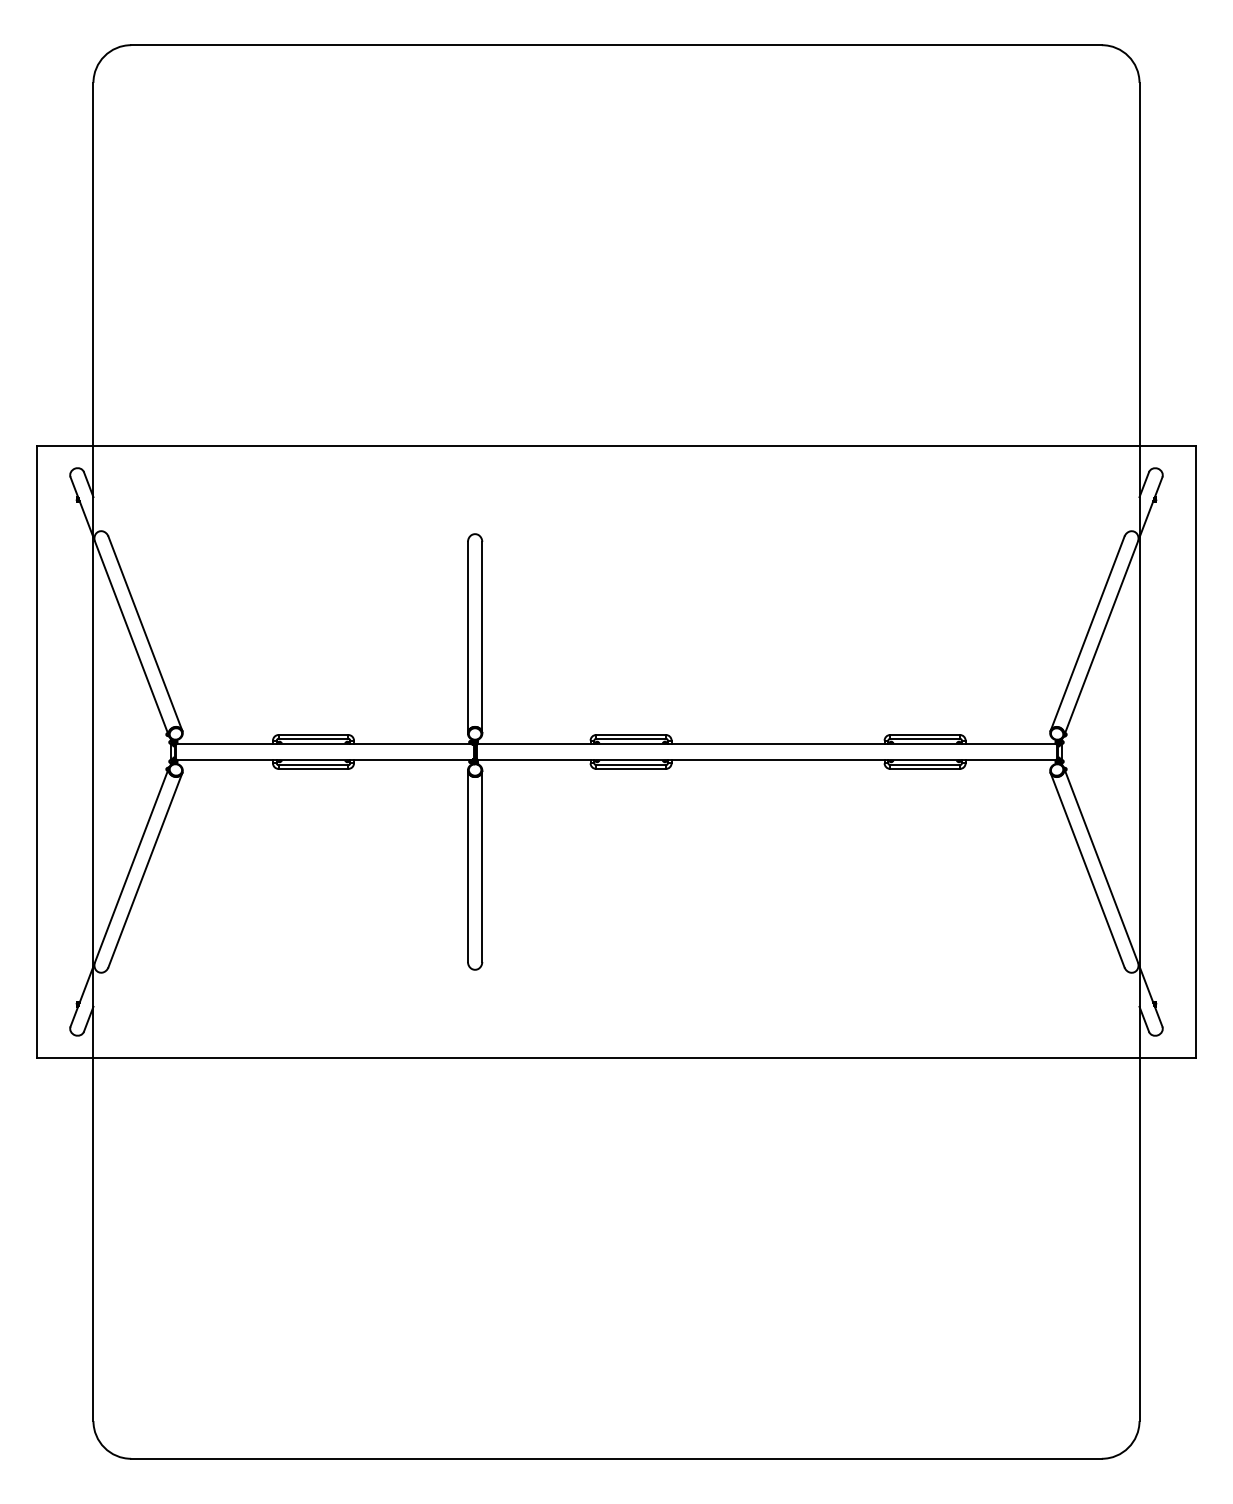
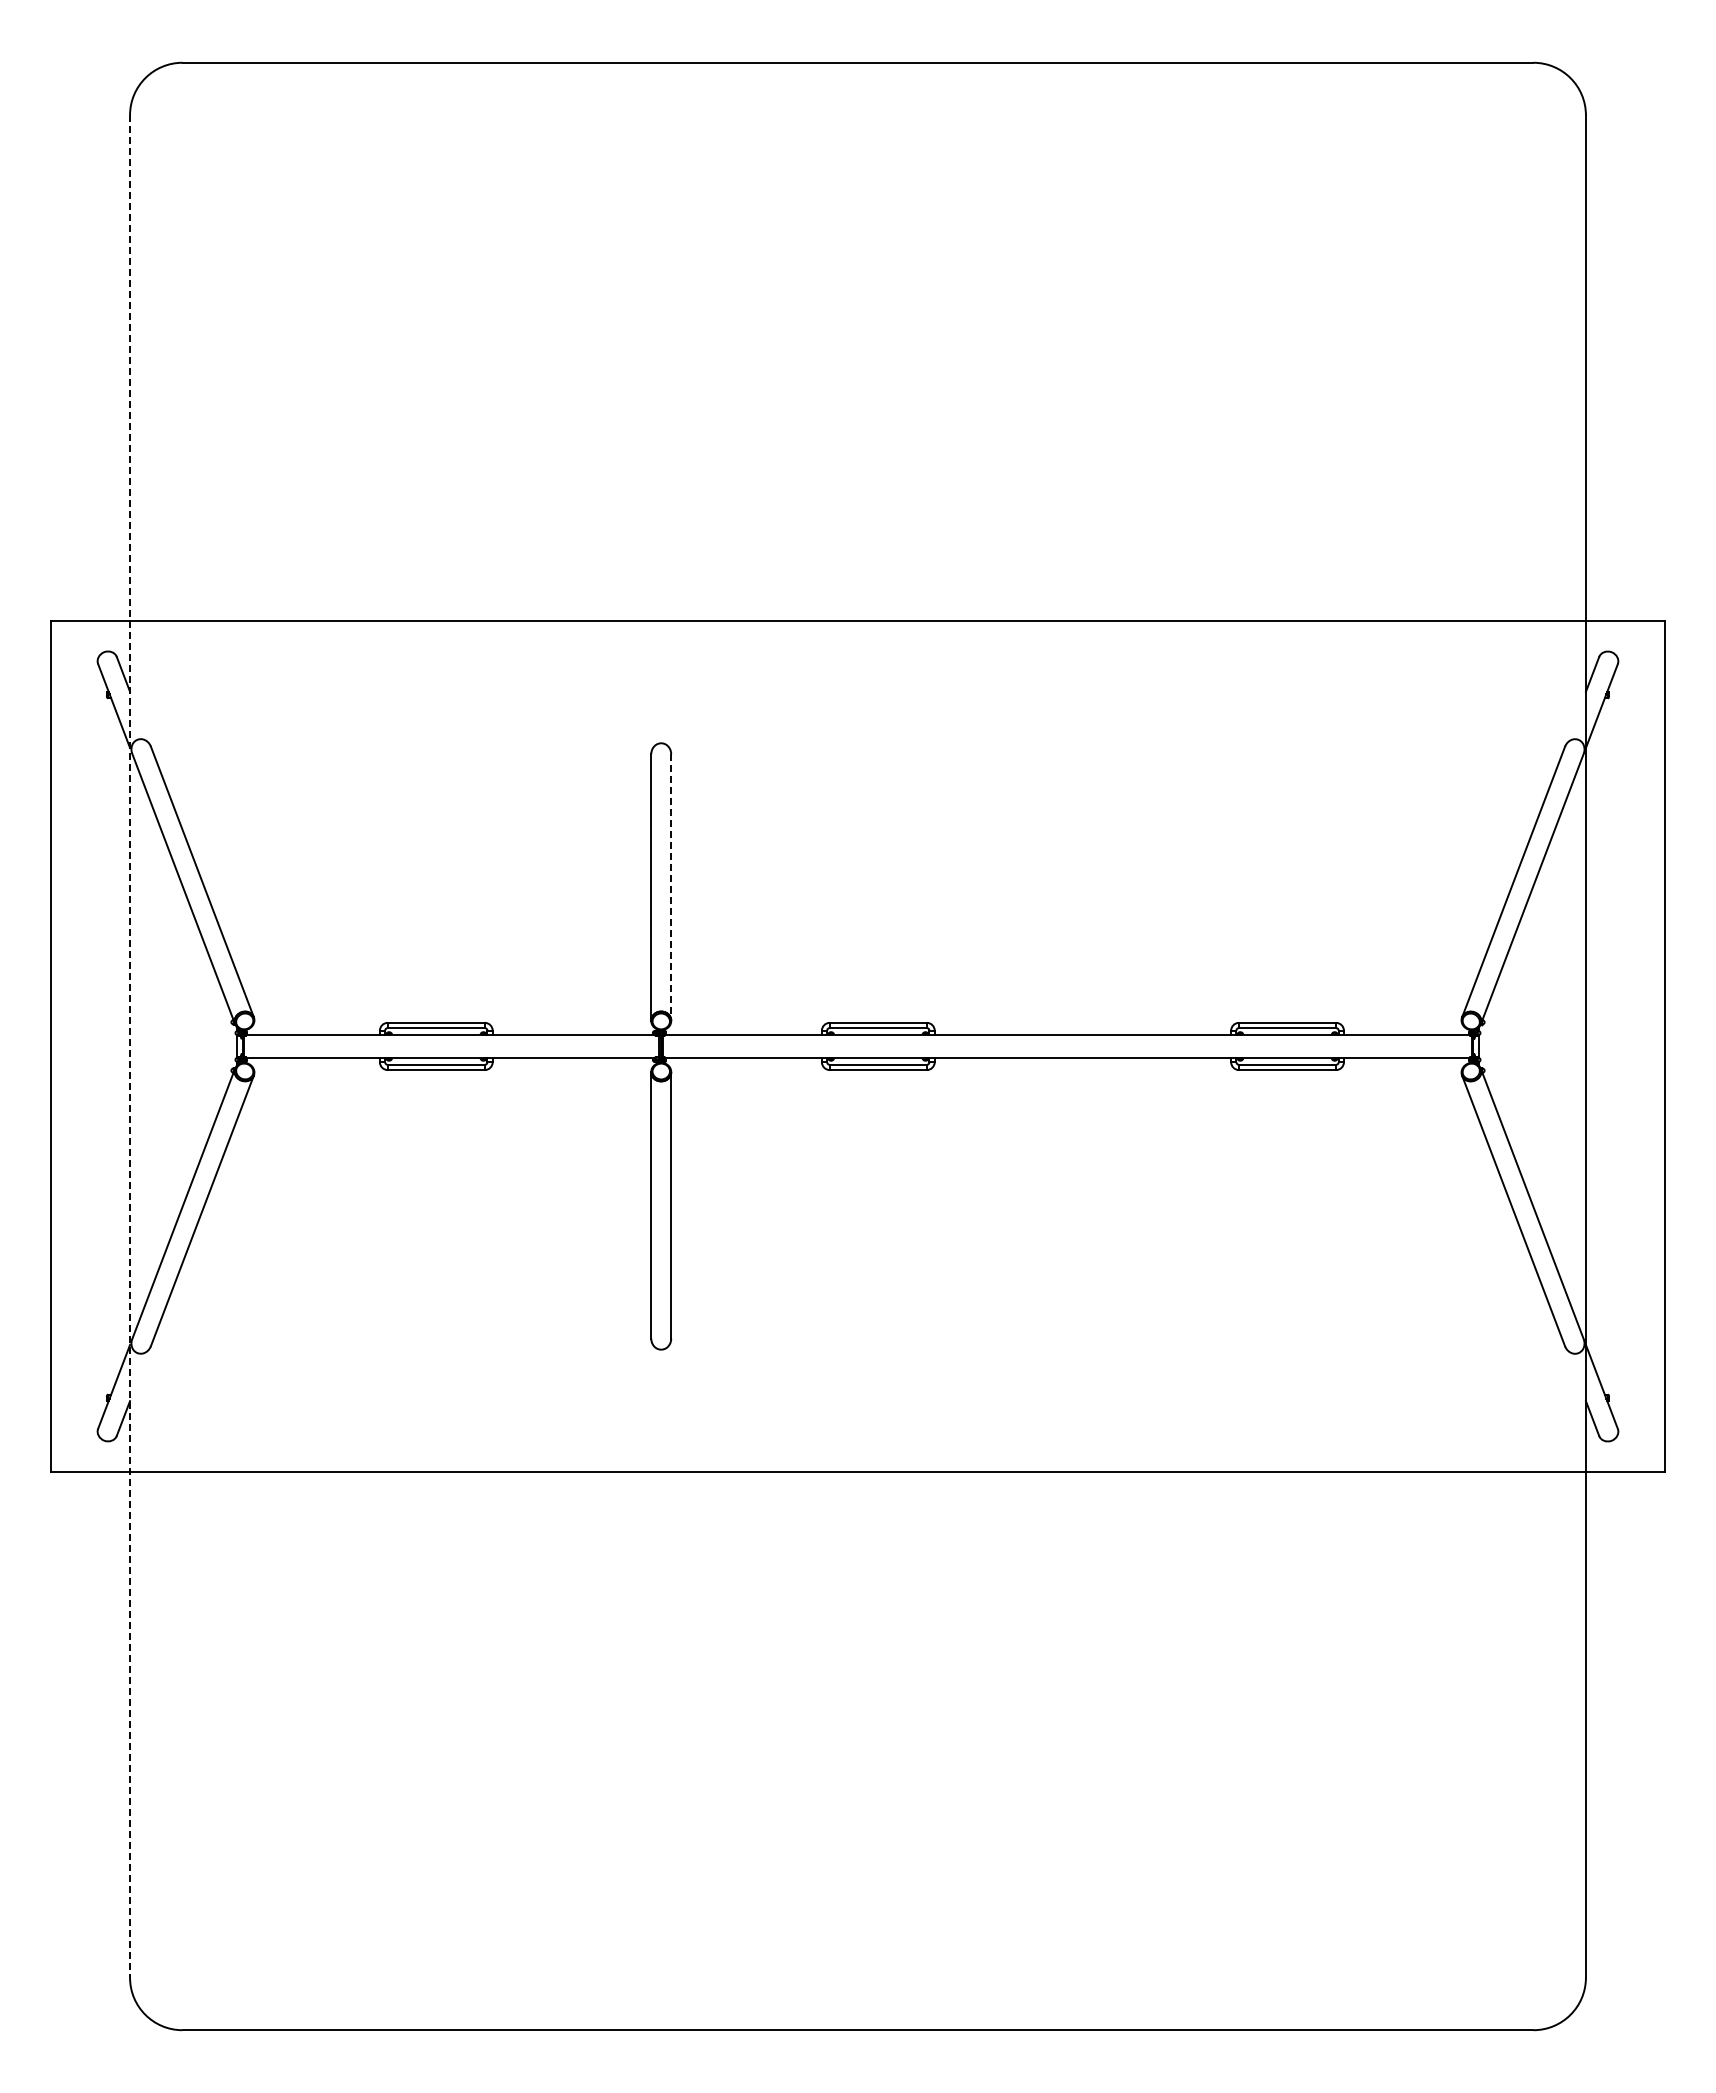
line: (482, 637) -> (671, 887), solid -> dashed
line: (93, 752) -> (130, 1046), solid -> dashed

